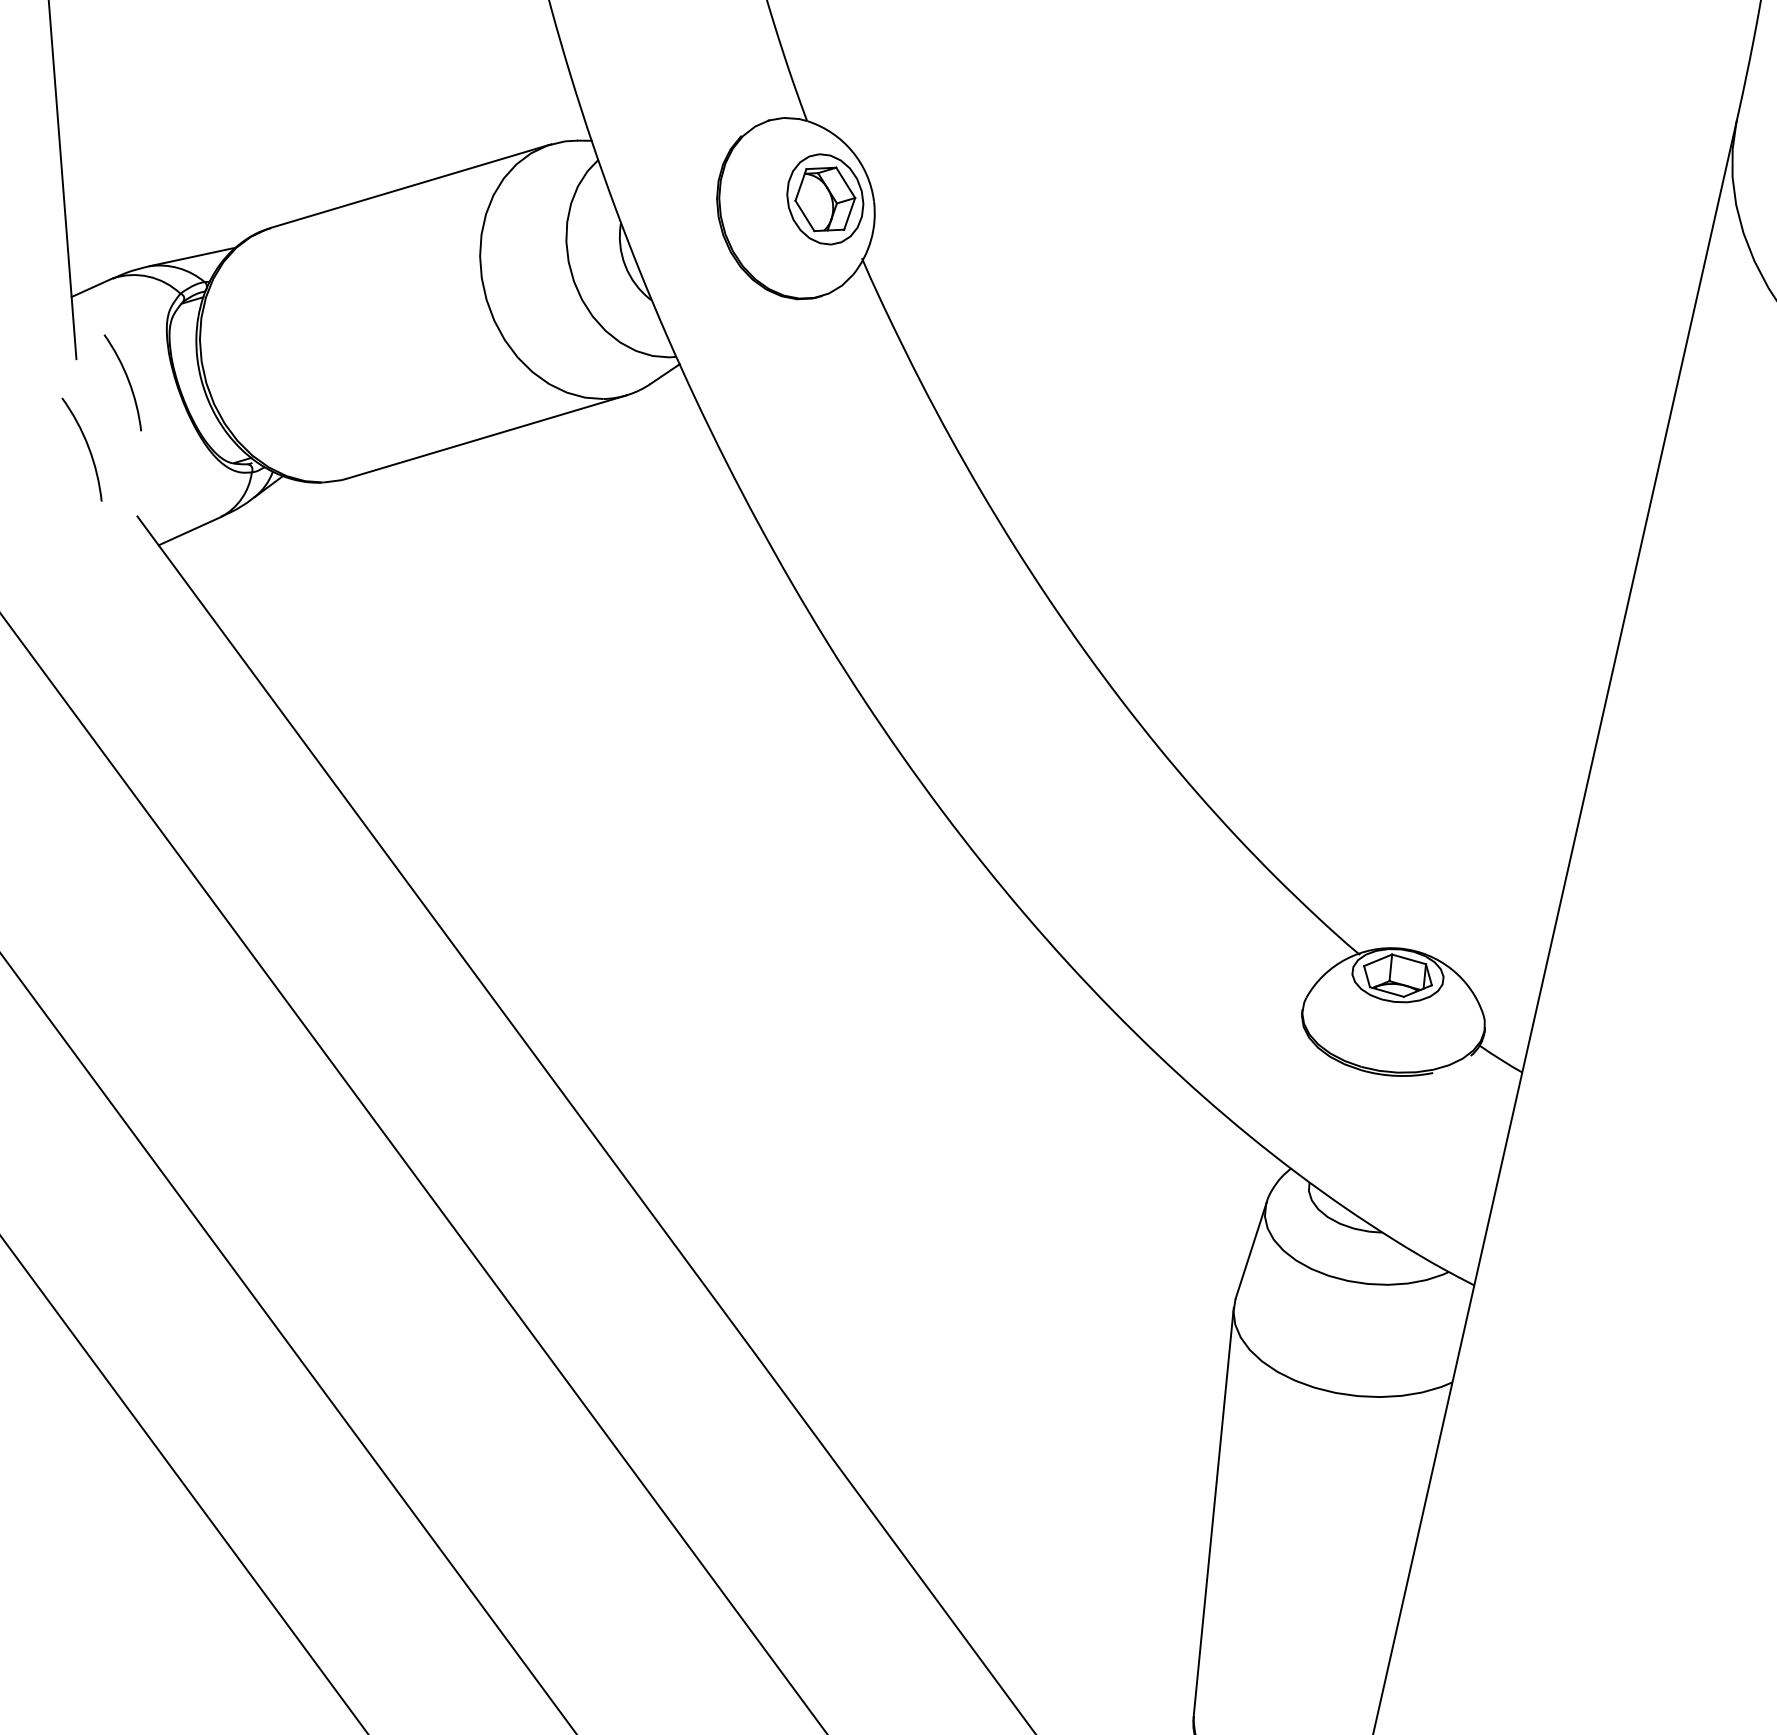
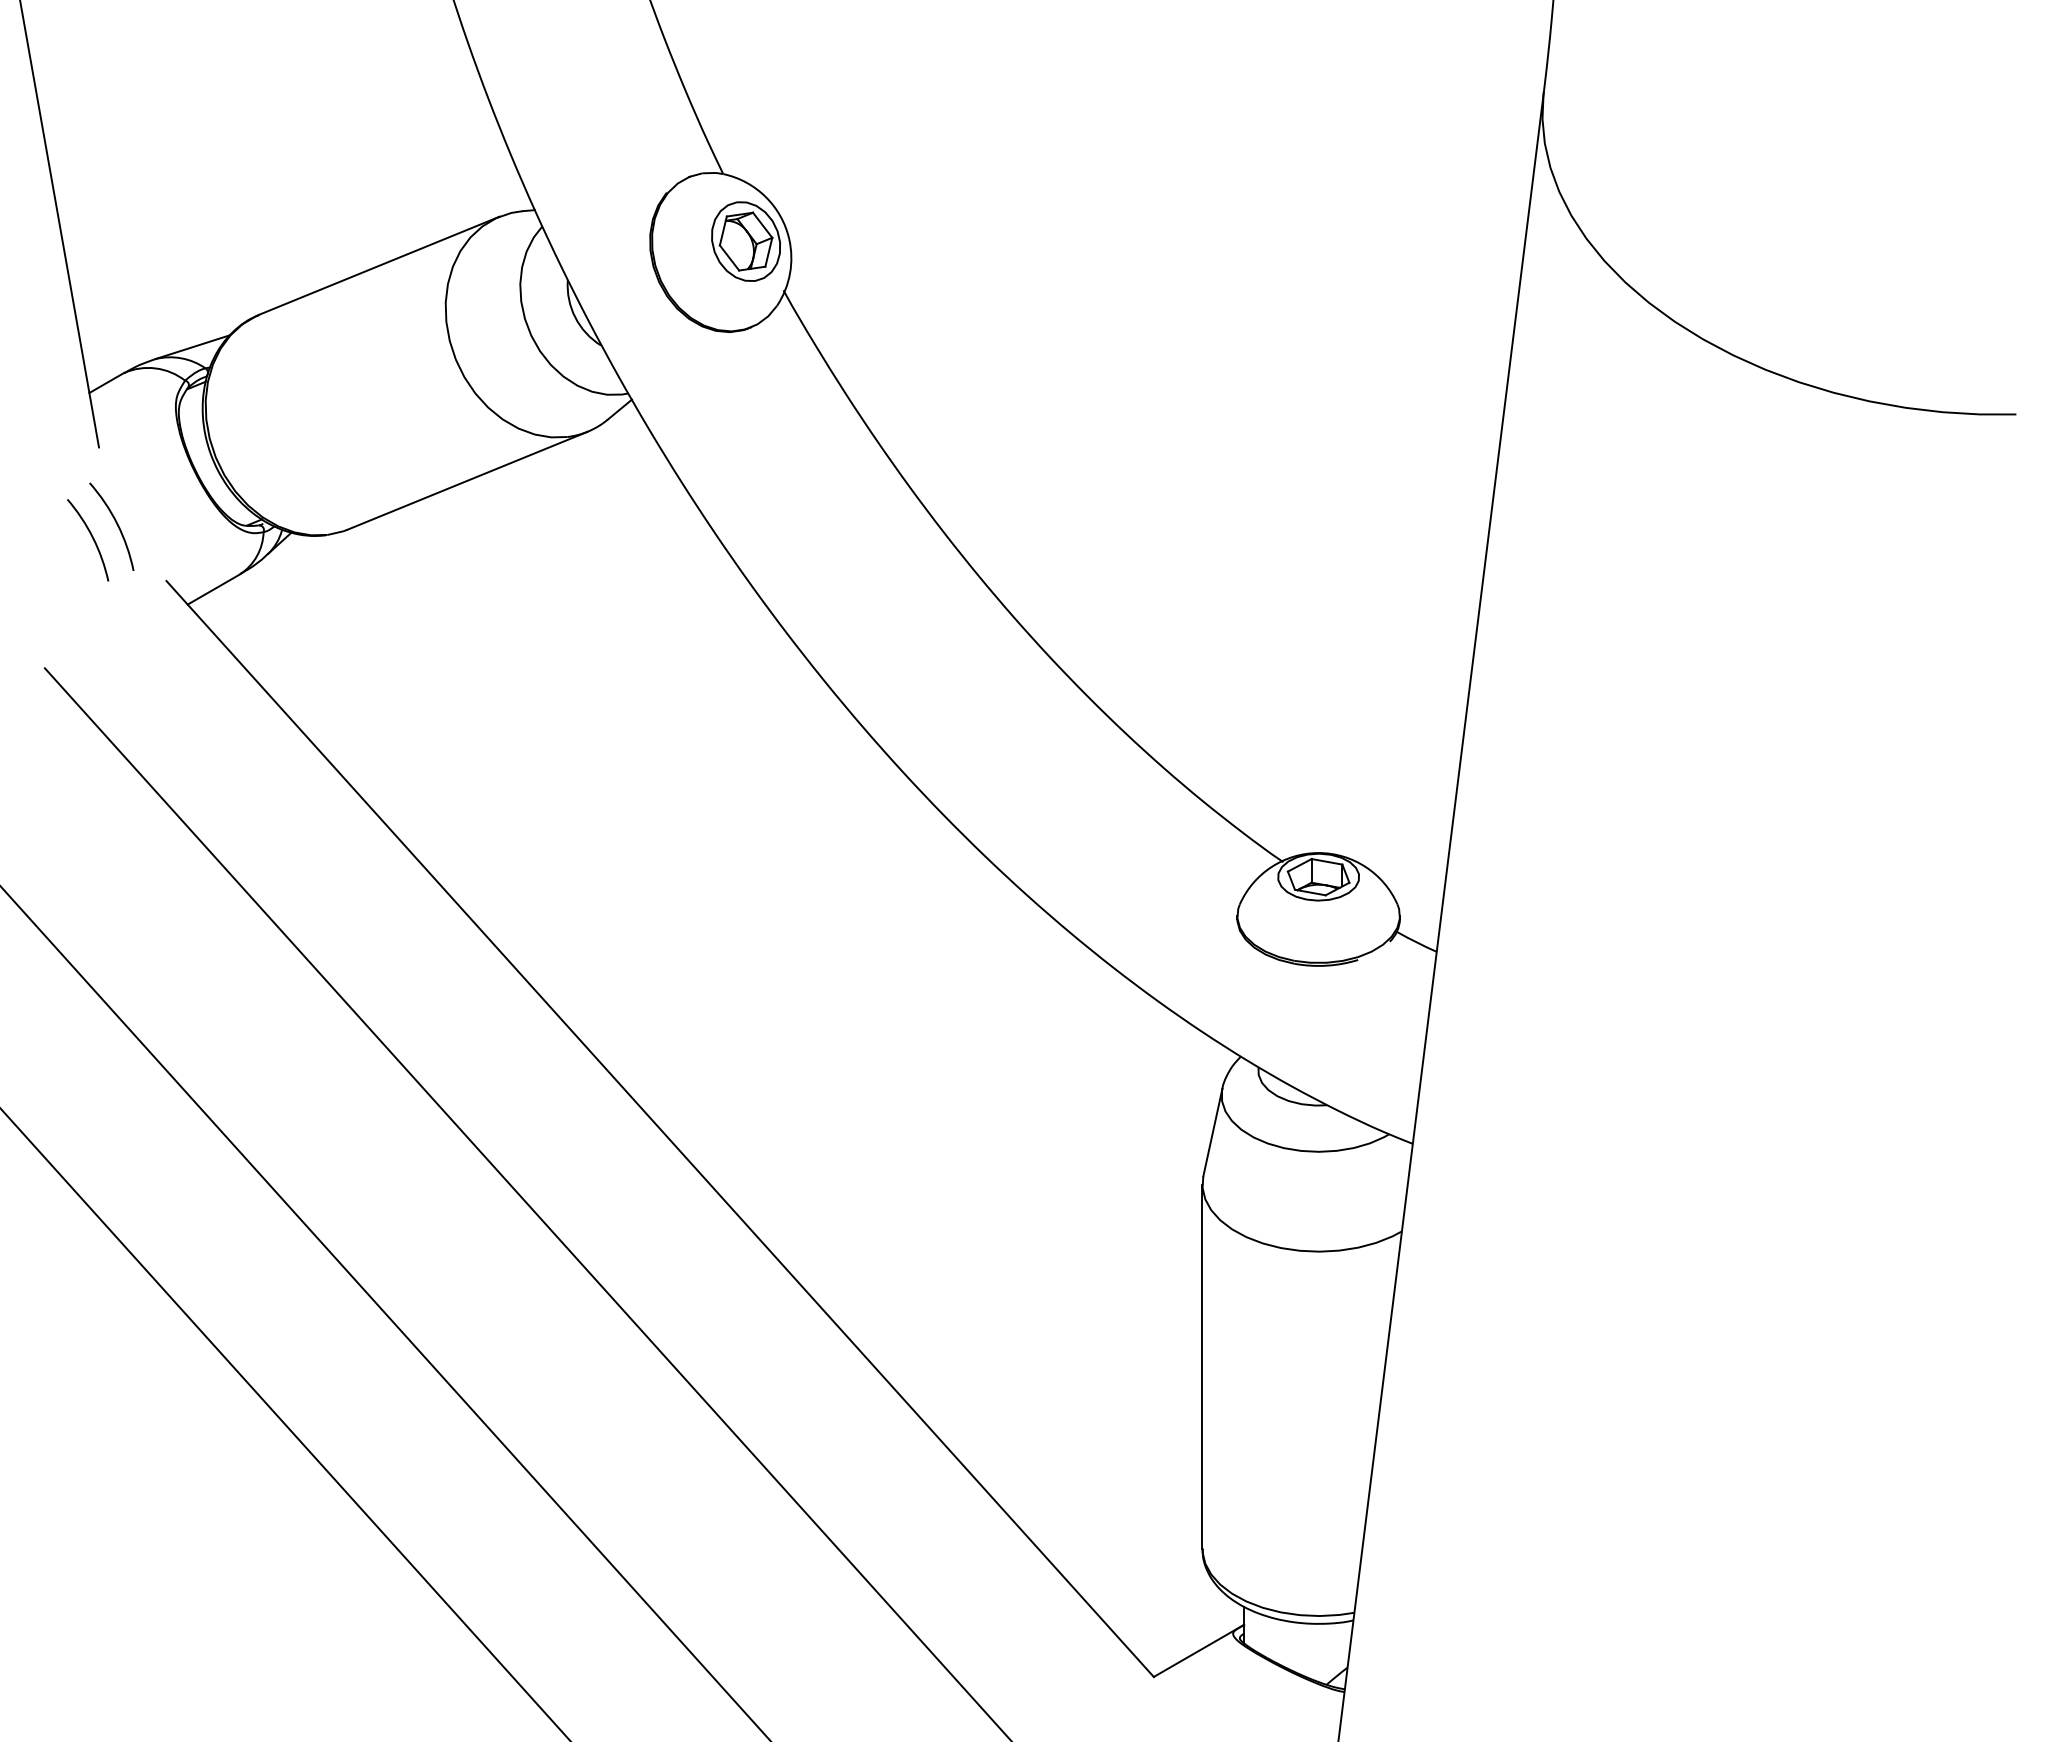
arc: (127, 382) -> (92, 539), moved

